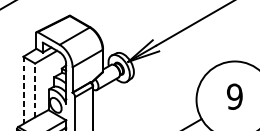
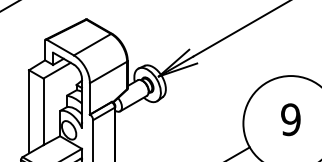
line: (23, 90) -> (29, 111), dashed -> solid
line: (35, 90) -> (43, 111), dashed -> solid

